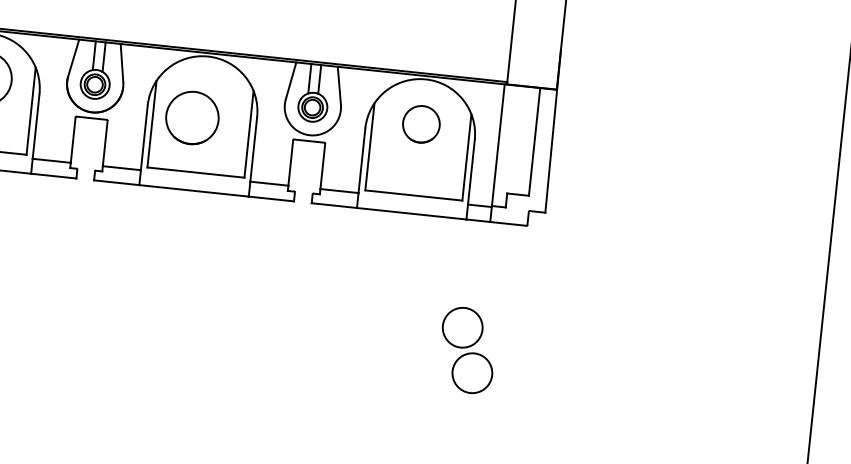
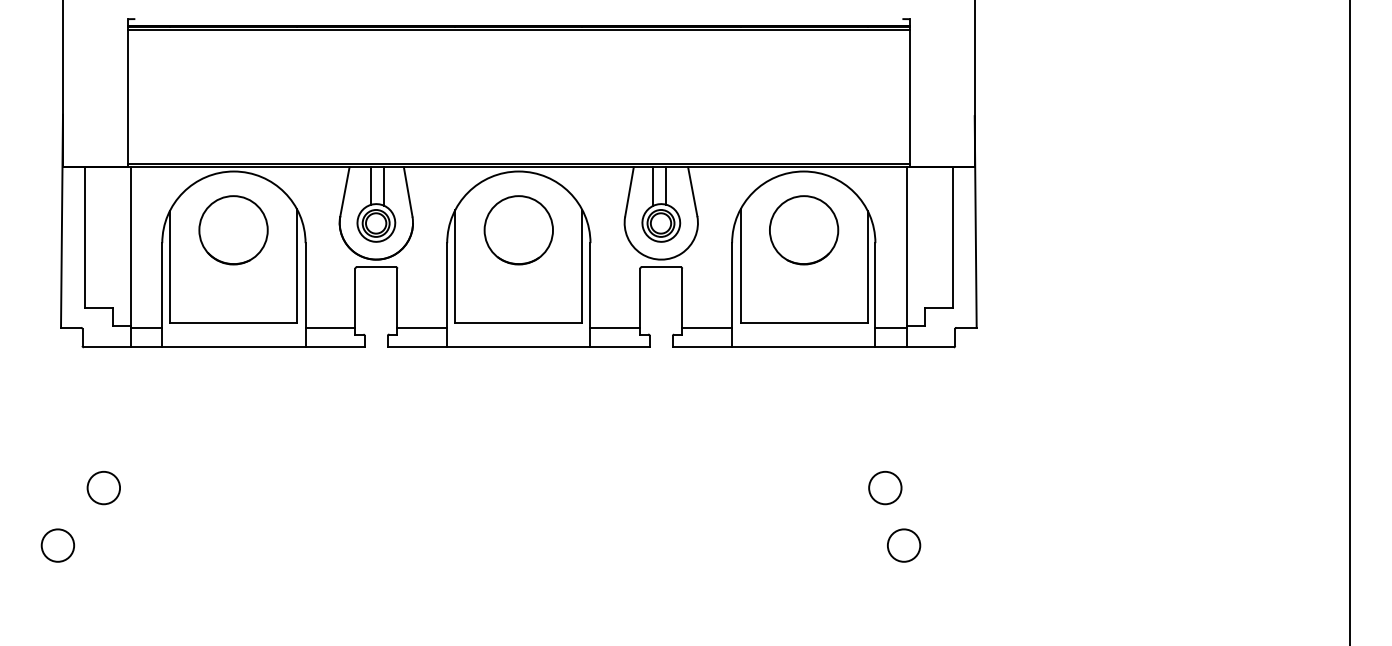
circle: (192, 118) -> (518, 230), moved
circle: (421, 124) -> (804, 230), size x1.43
circle: (462, 327) -> (885, 487), size x0.62
circle: (471, 373) -> (903, 545), size x0.62

